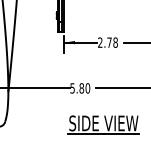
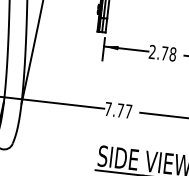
text: (80, 88) -> (118, 110), 5.80 -> 7.77

